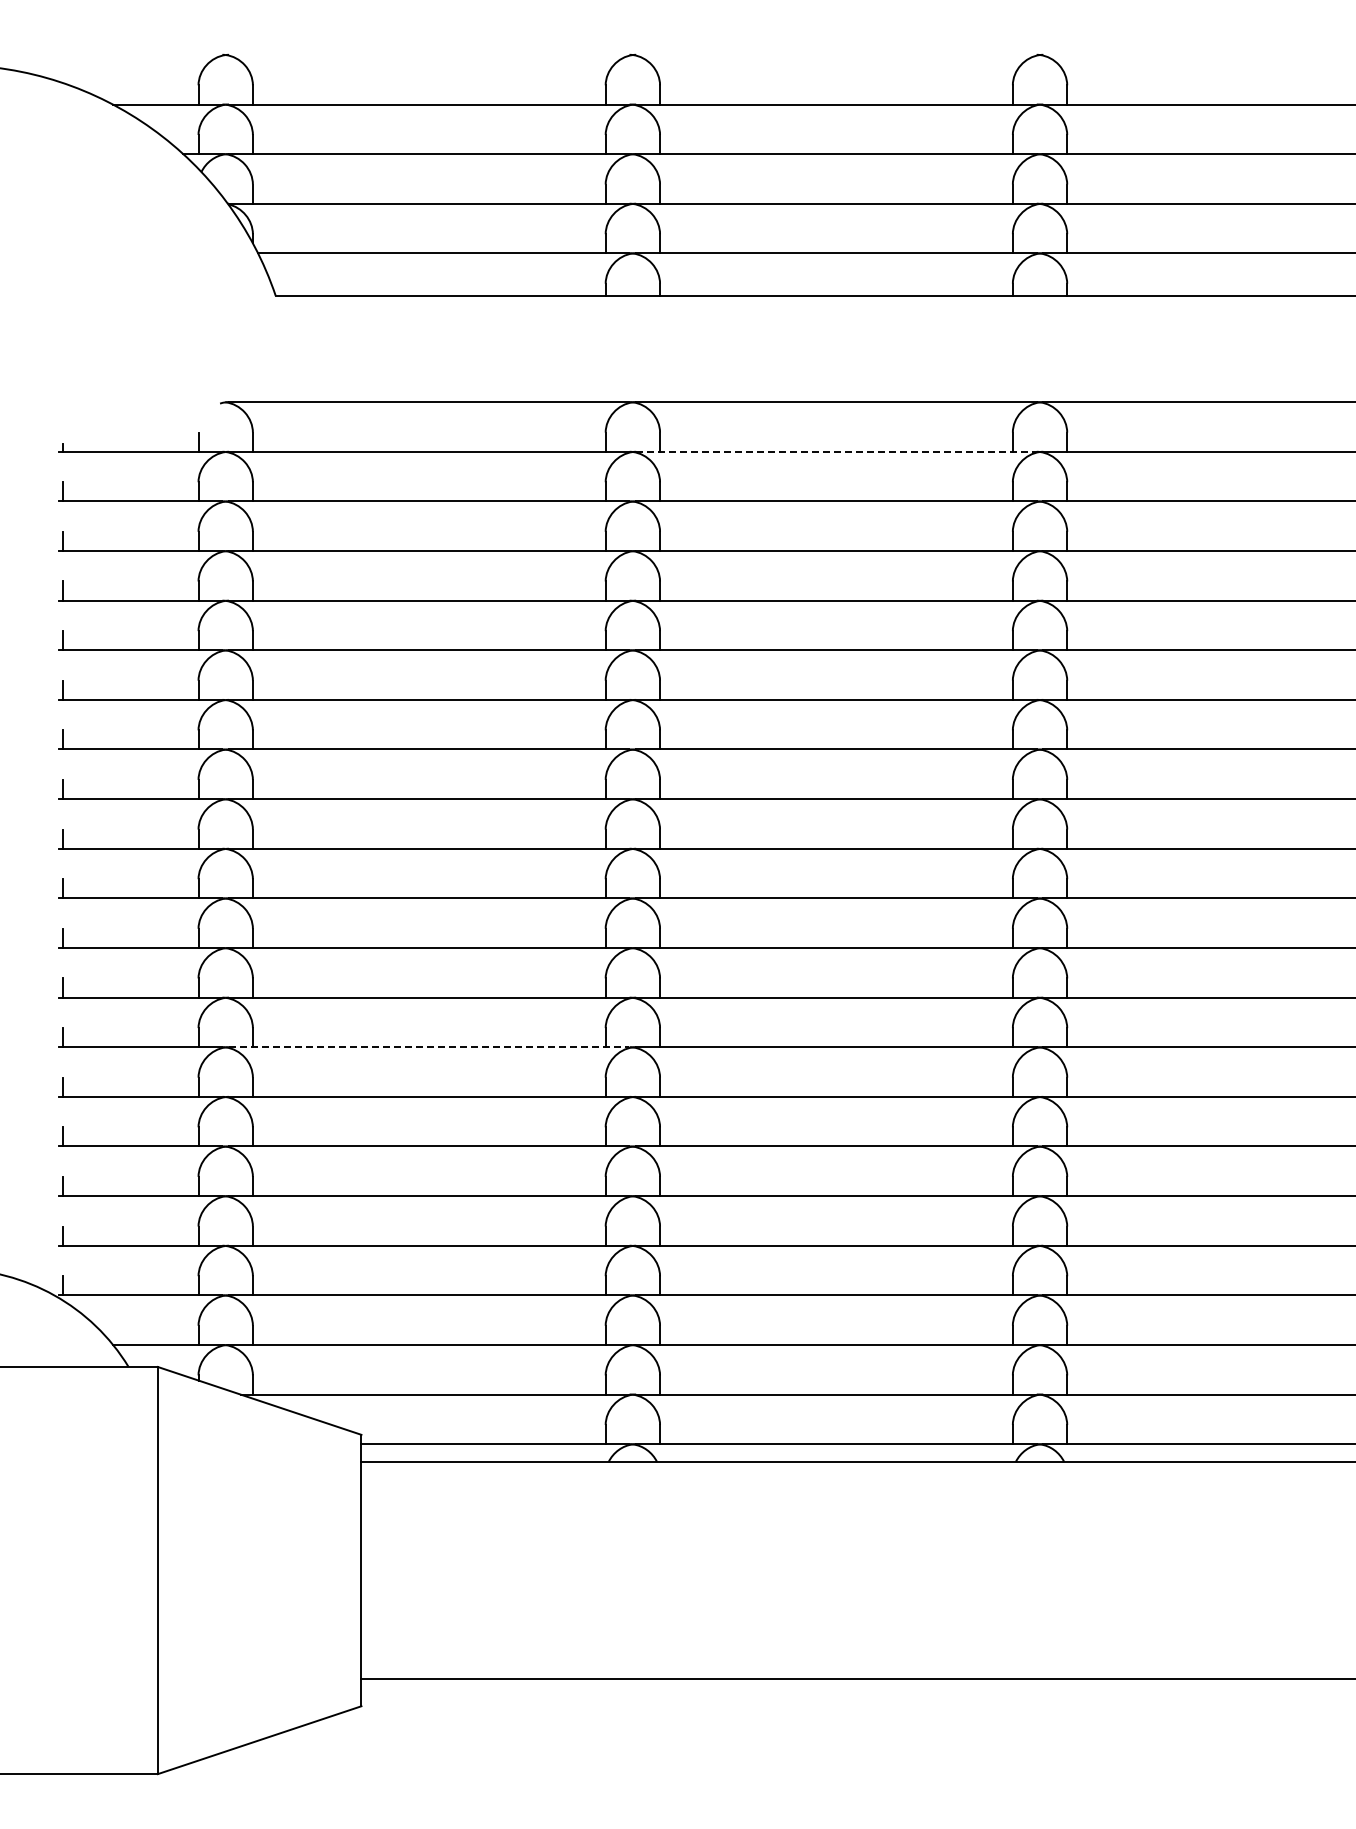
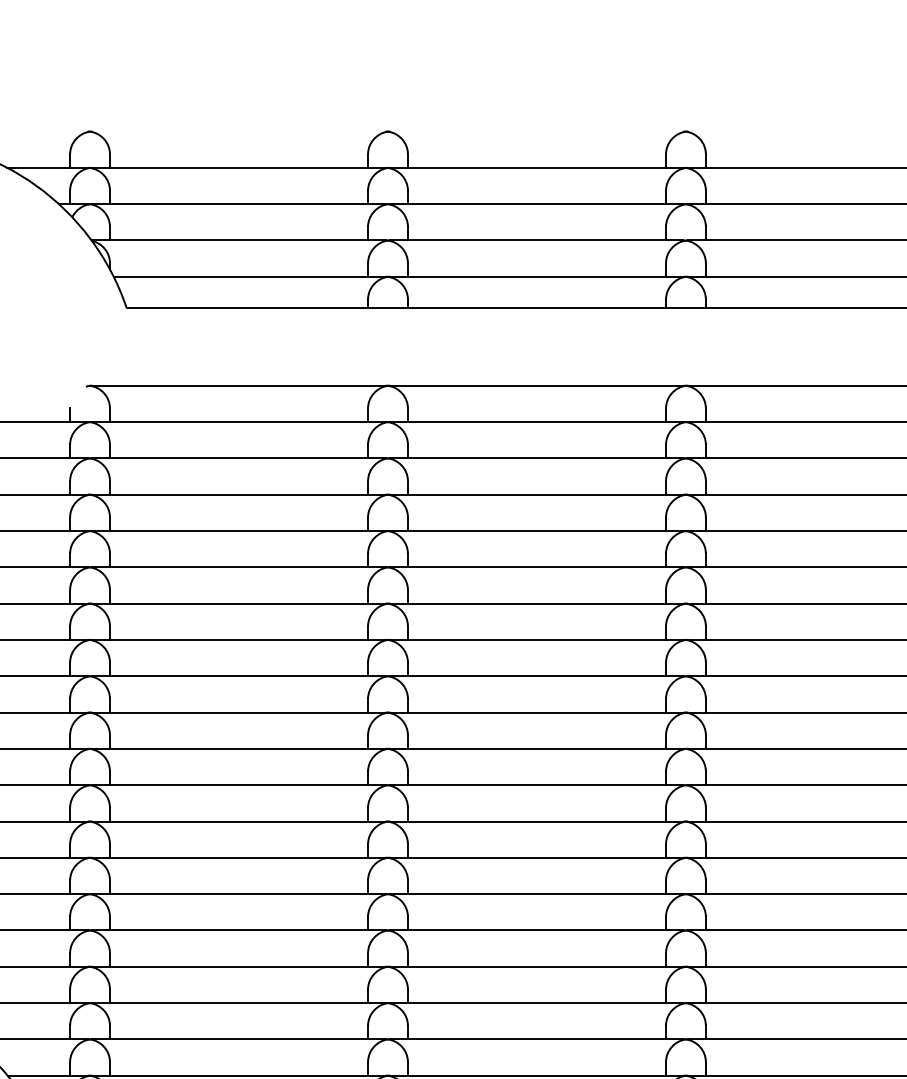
line: (836, 451) -> (537, 421), dashed -> solid
line: (429, 1047) -> (239, 857), dashed -> solid

